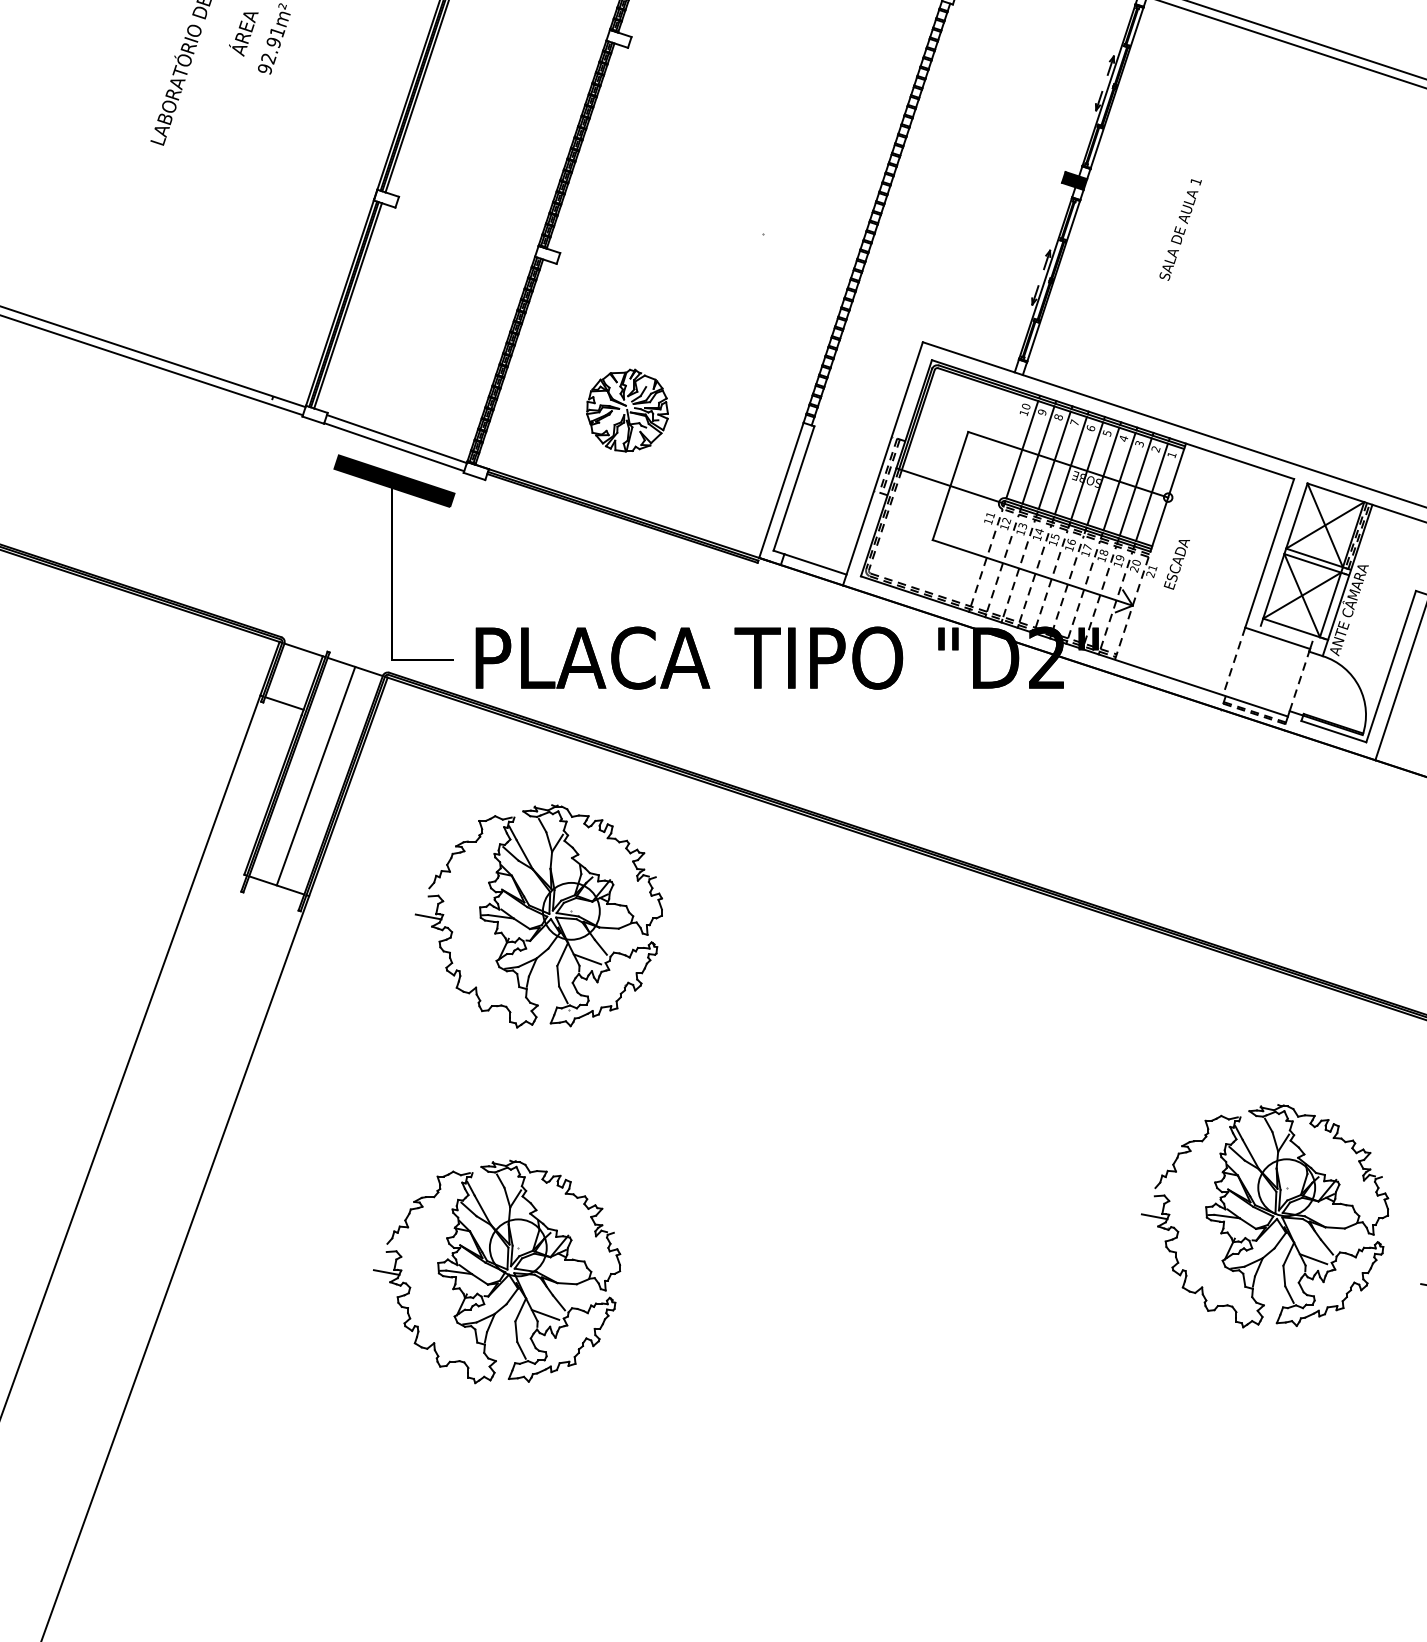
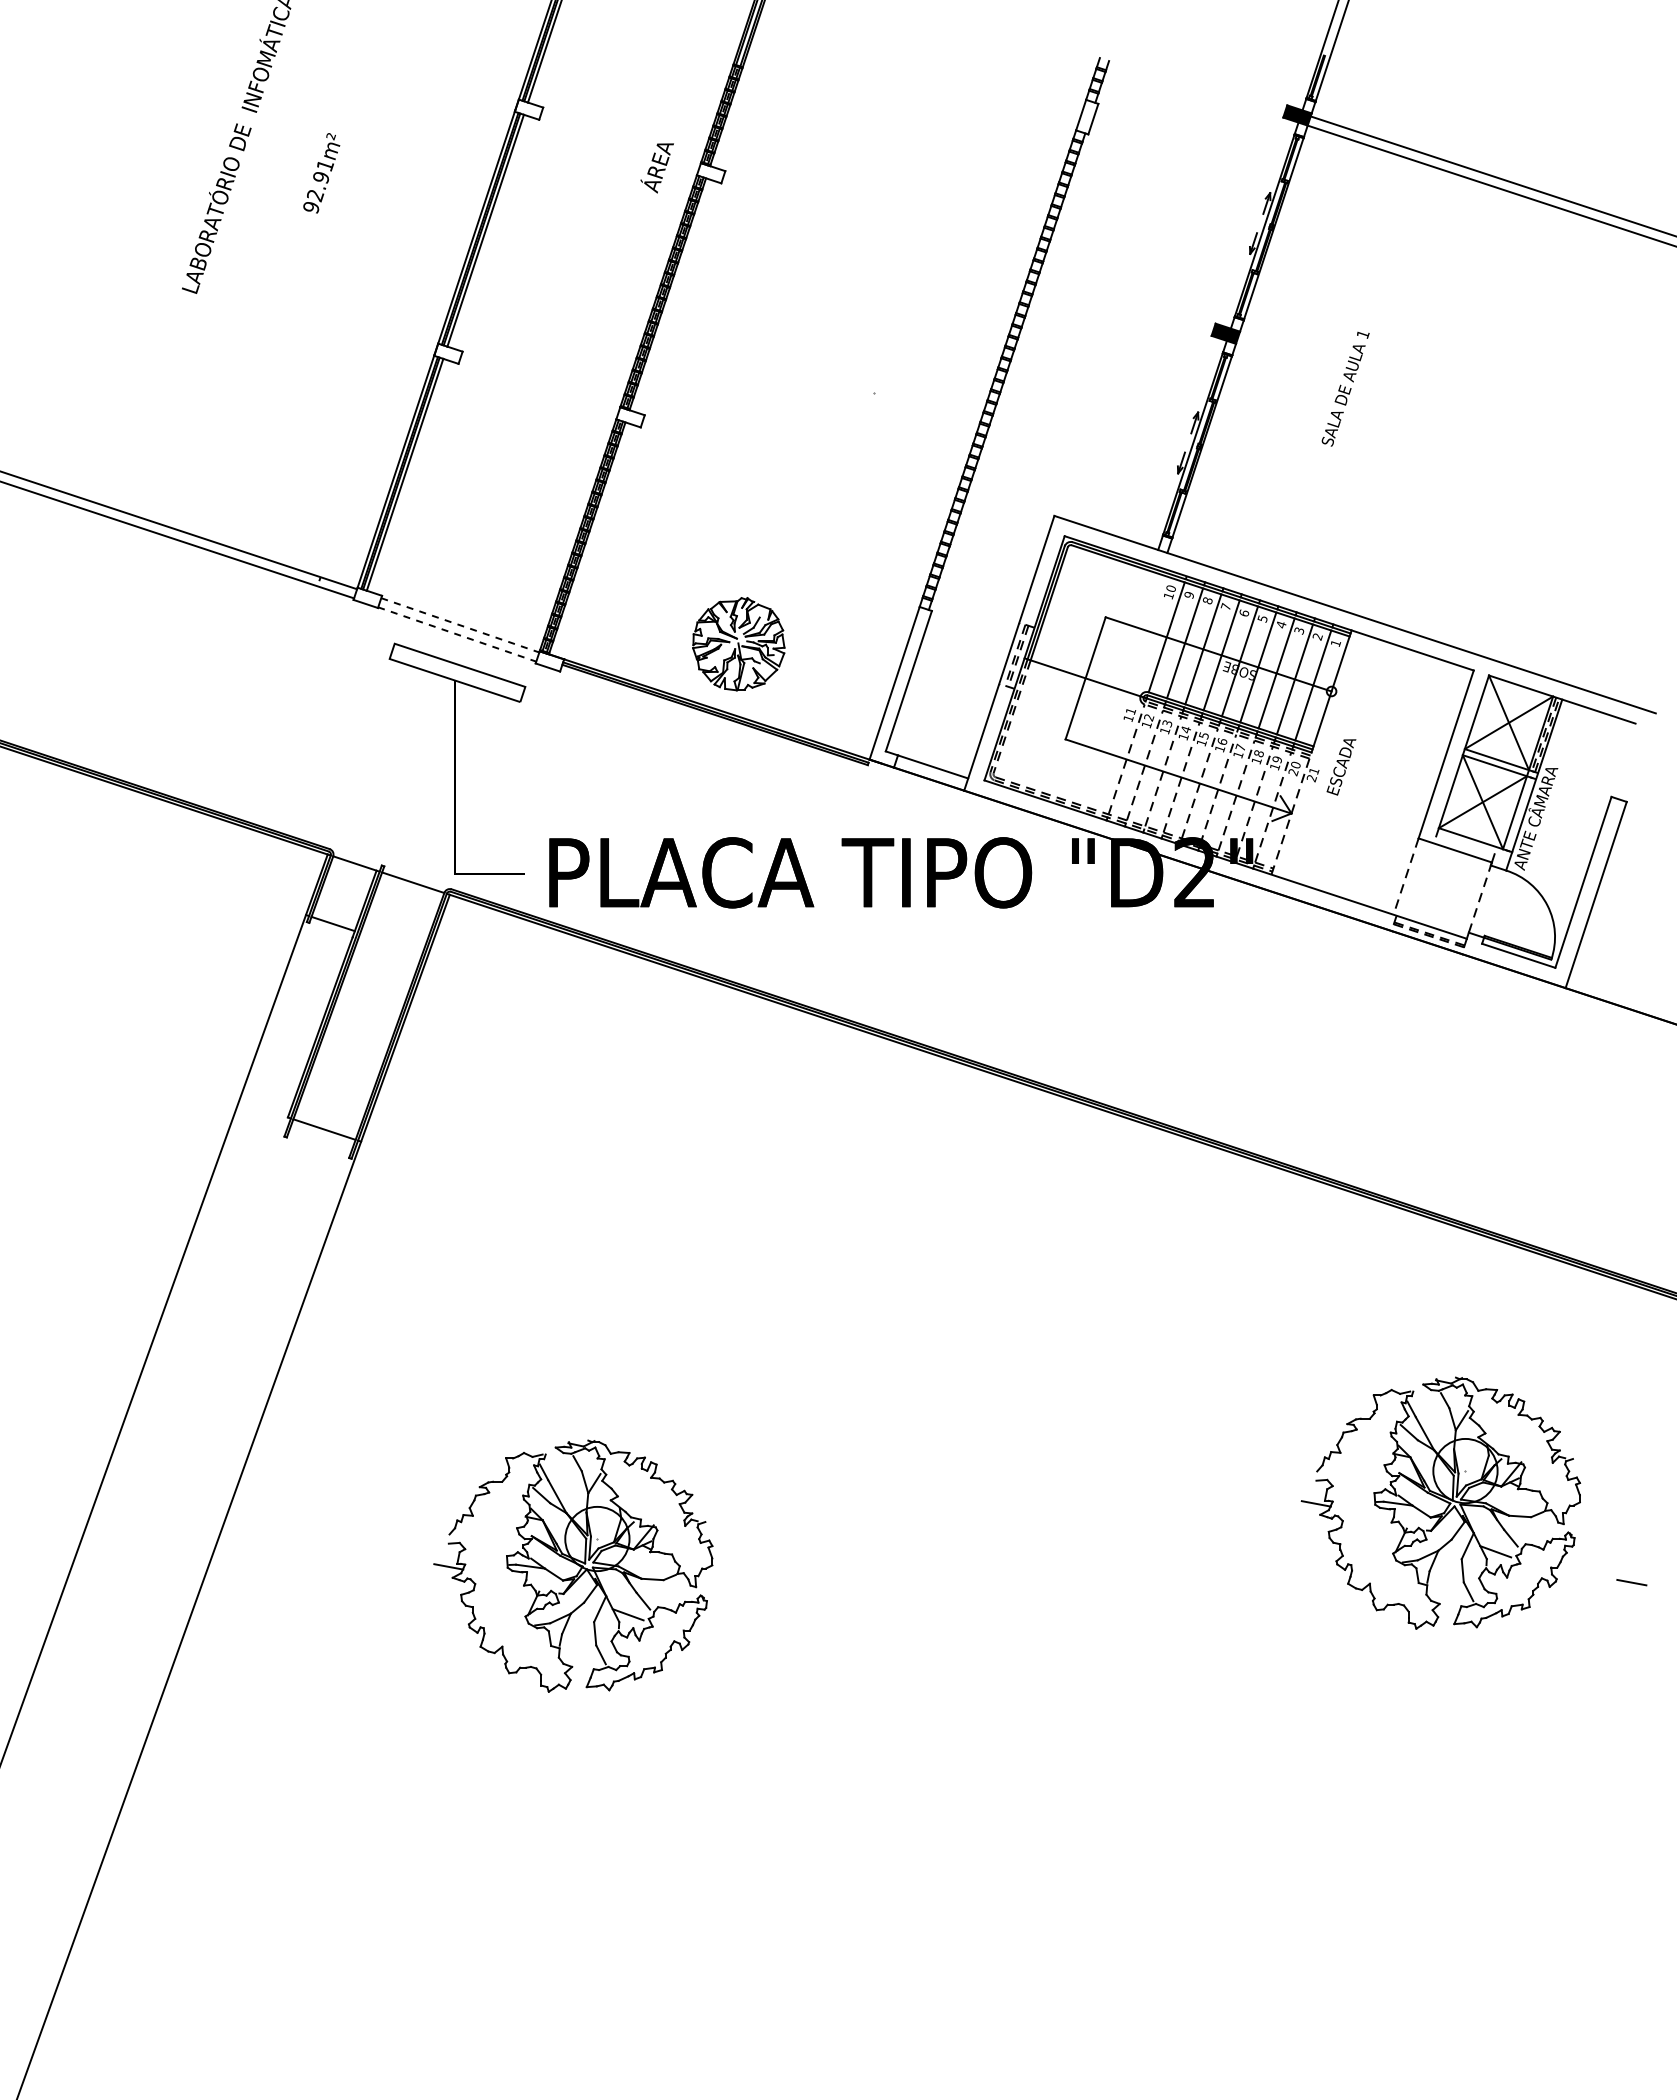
text: (243, 34) -> (656, 168), moved
part: (627, 410) -> (738, 644), moved
line: (397, 439) -> (460, 625), solid -> dashed
line: (394, 447) -> (457, 634), solid -> dashed
fill: (394, 480) -> (457, 672), removed
line: (315, 775) -> (368, 1005), removed
part: (538, 916) -> (620, 1164), removed

